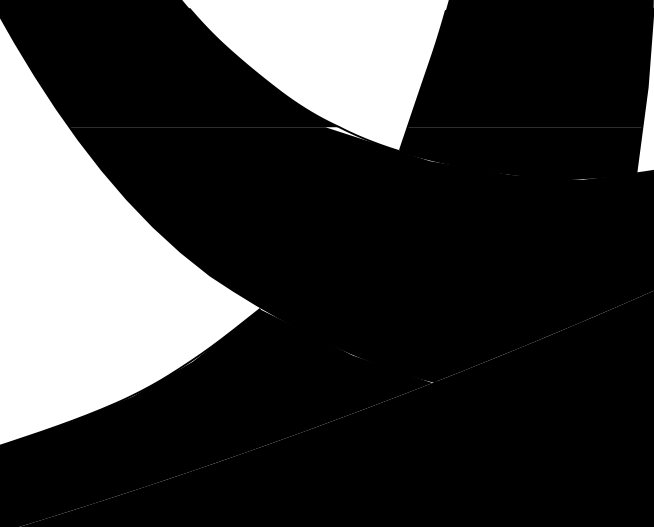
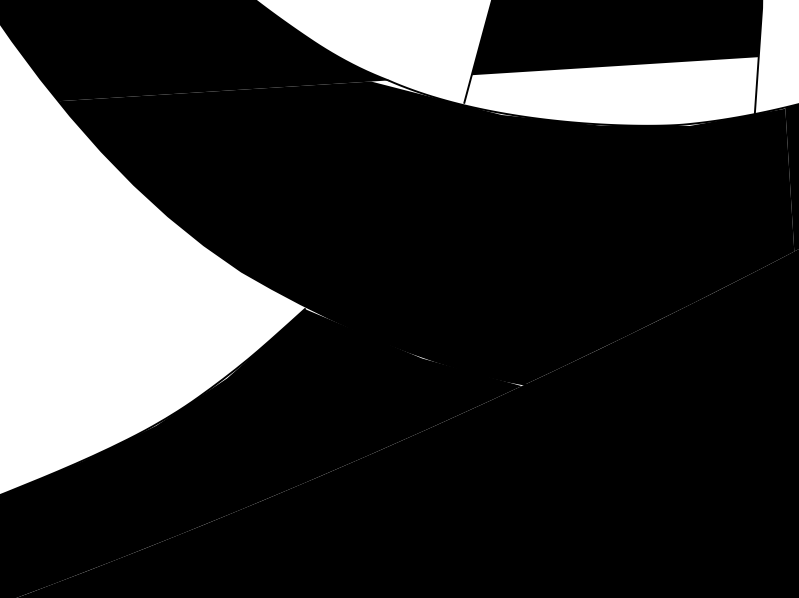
fill: (520, 152) -> (611, 97), removed

